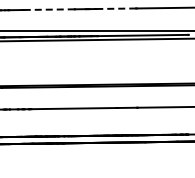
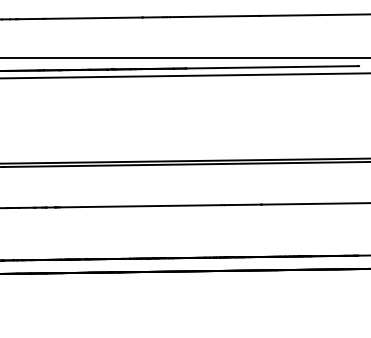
line: (116, 8) -> (221, 15), dashed -> solid
line: (49, 9) -> (94, 17), dashed -> solid

